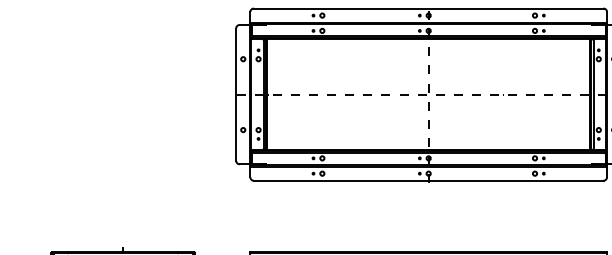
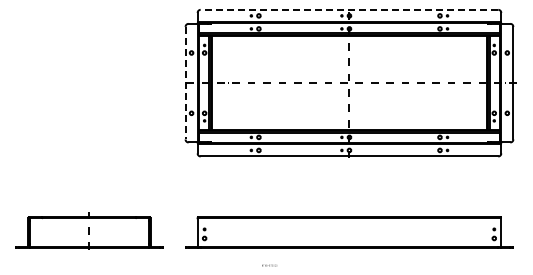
line: (428, 8) -> (349, 9), solid -> dashed
line: (236, 95) -> (185, 83), solid -> dashed

